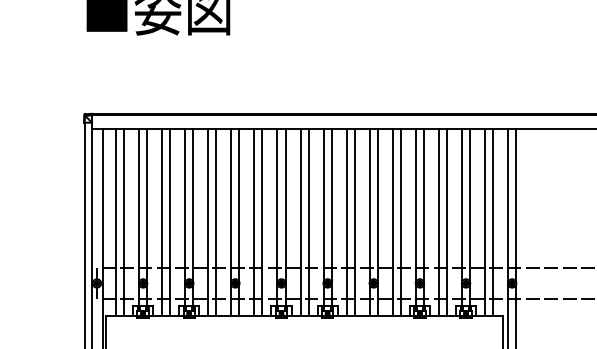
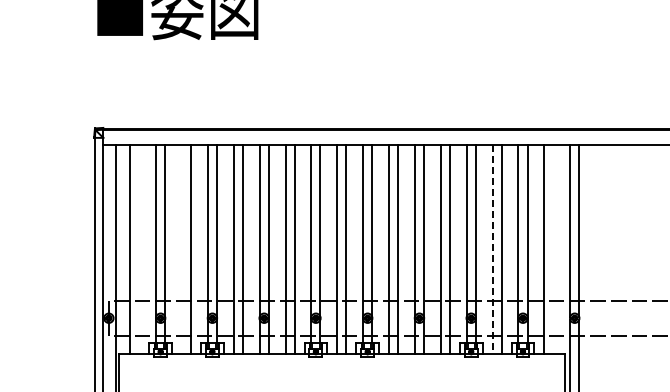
line: (124, 222) -> (139, 249), removed
line: (162, 222) -> (182, 249), removed
line: (438, 222) -> (492, 249), solid -> dashed
line: (493, 222) -> (553, 249), removed

